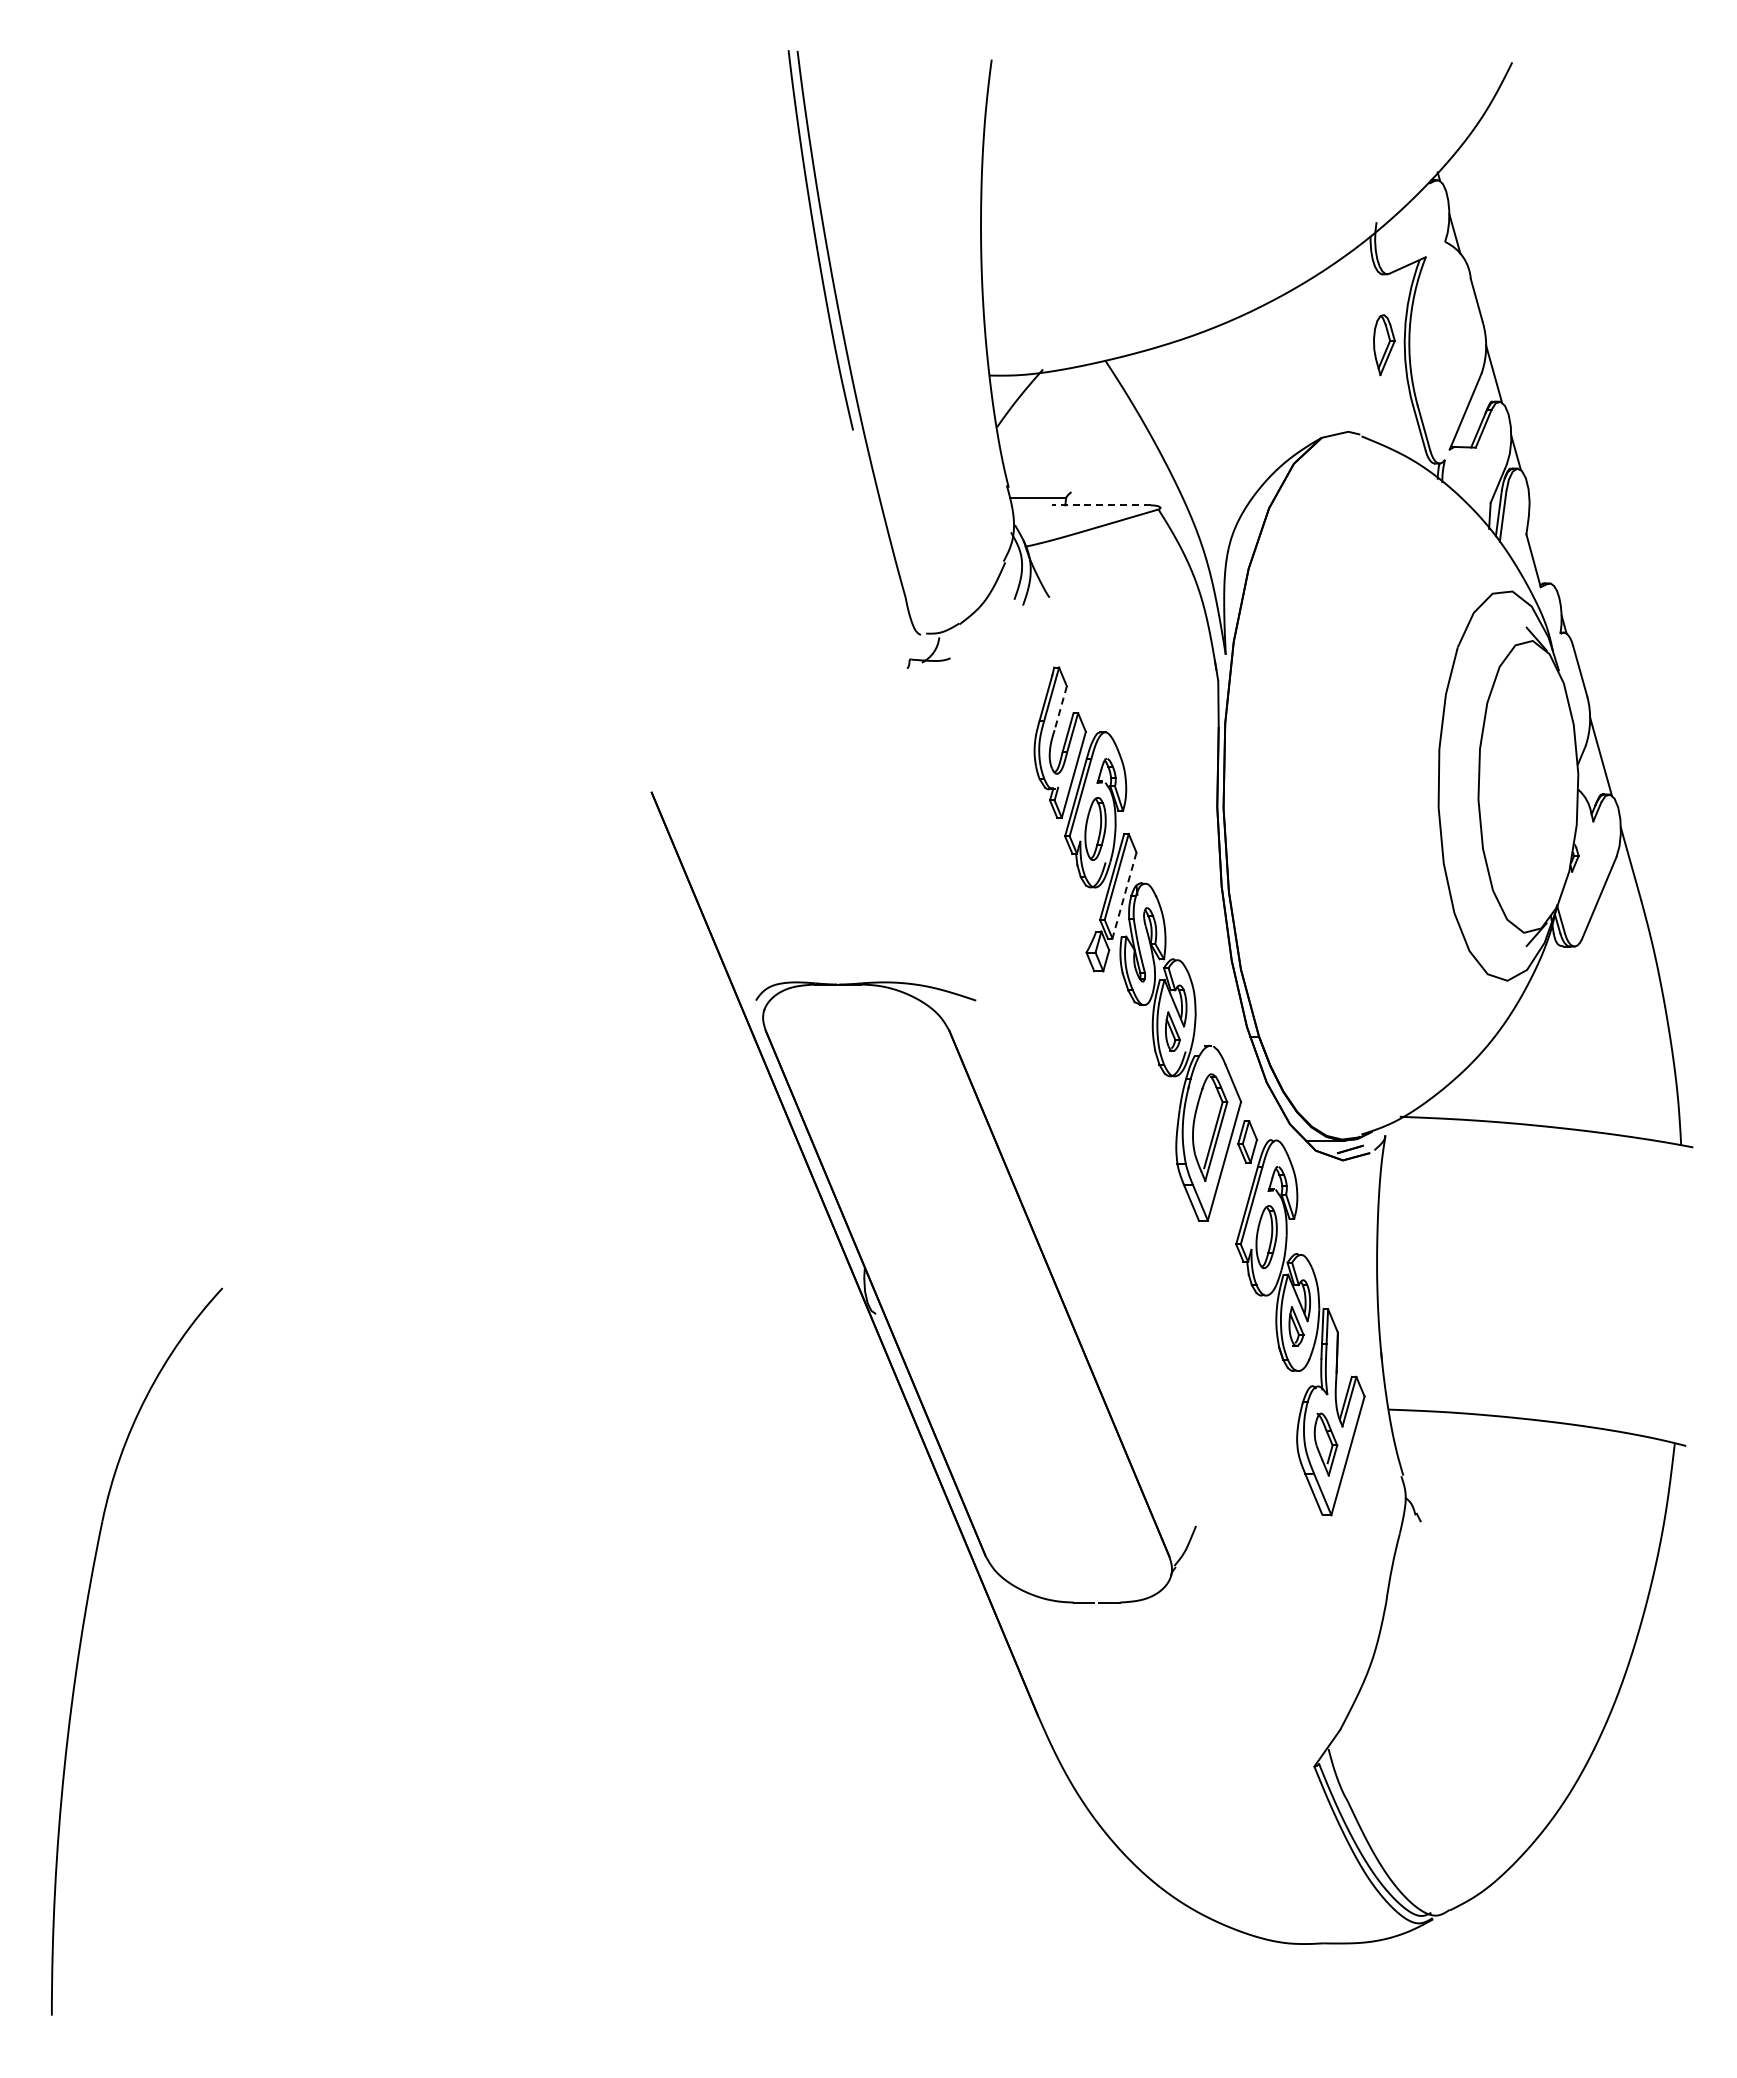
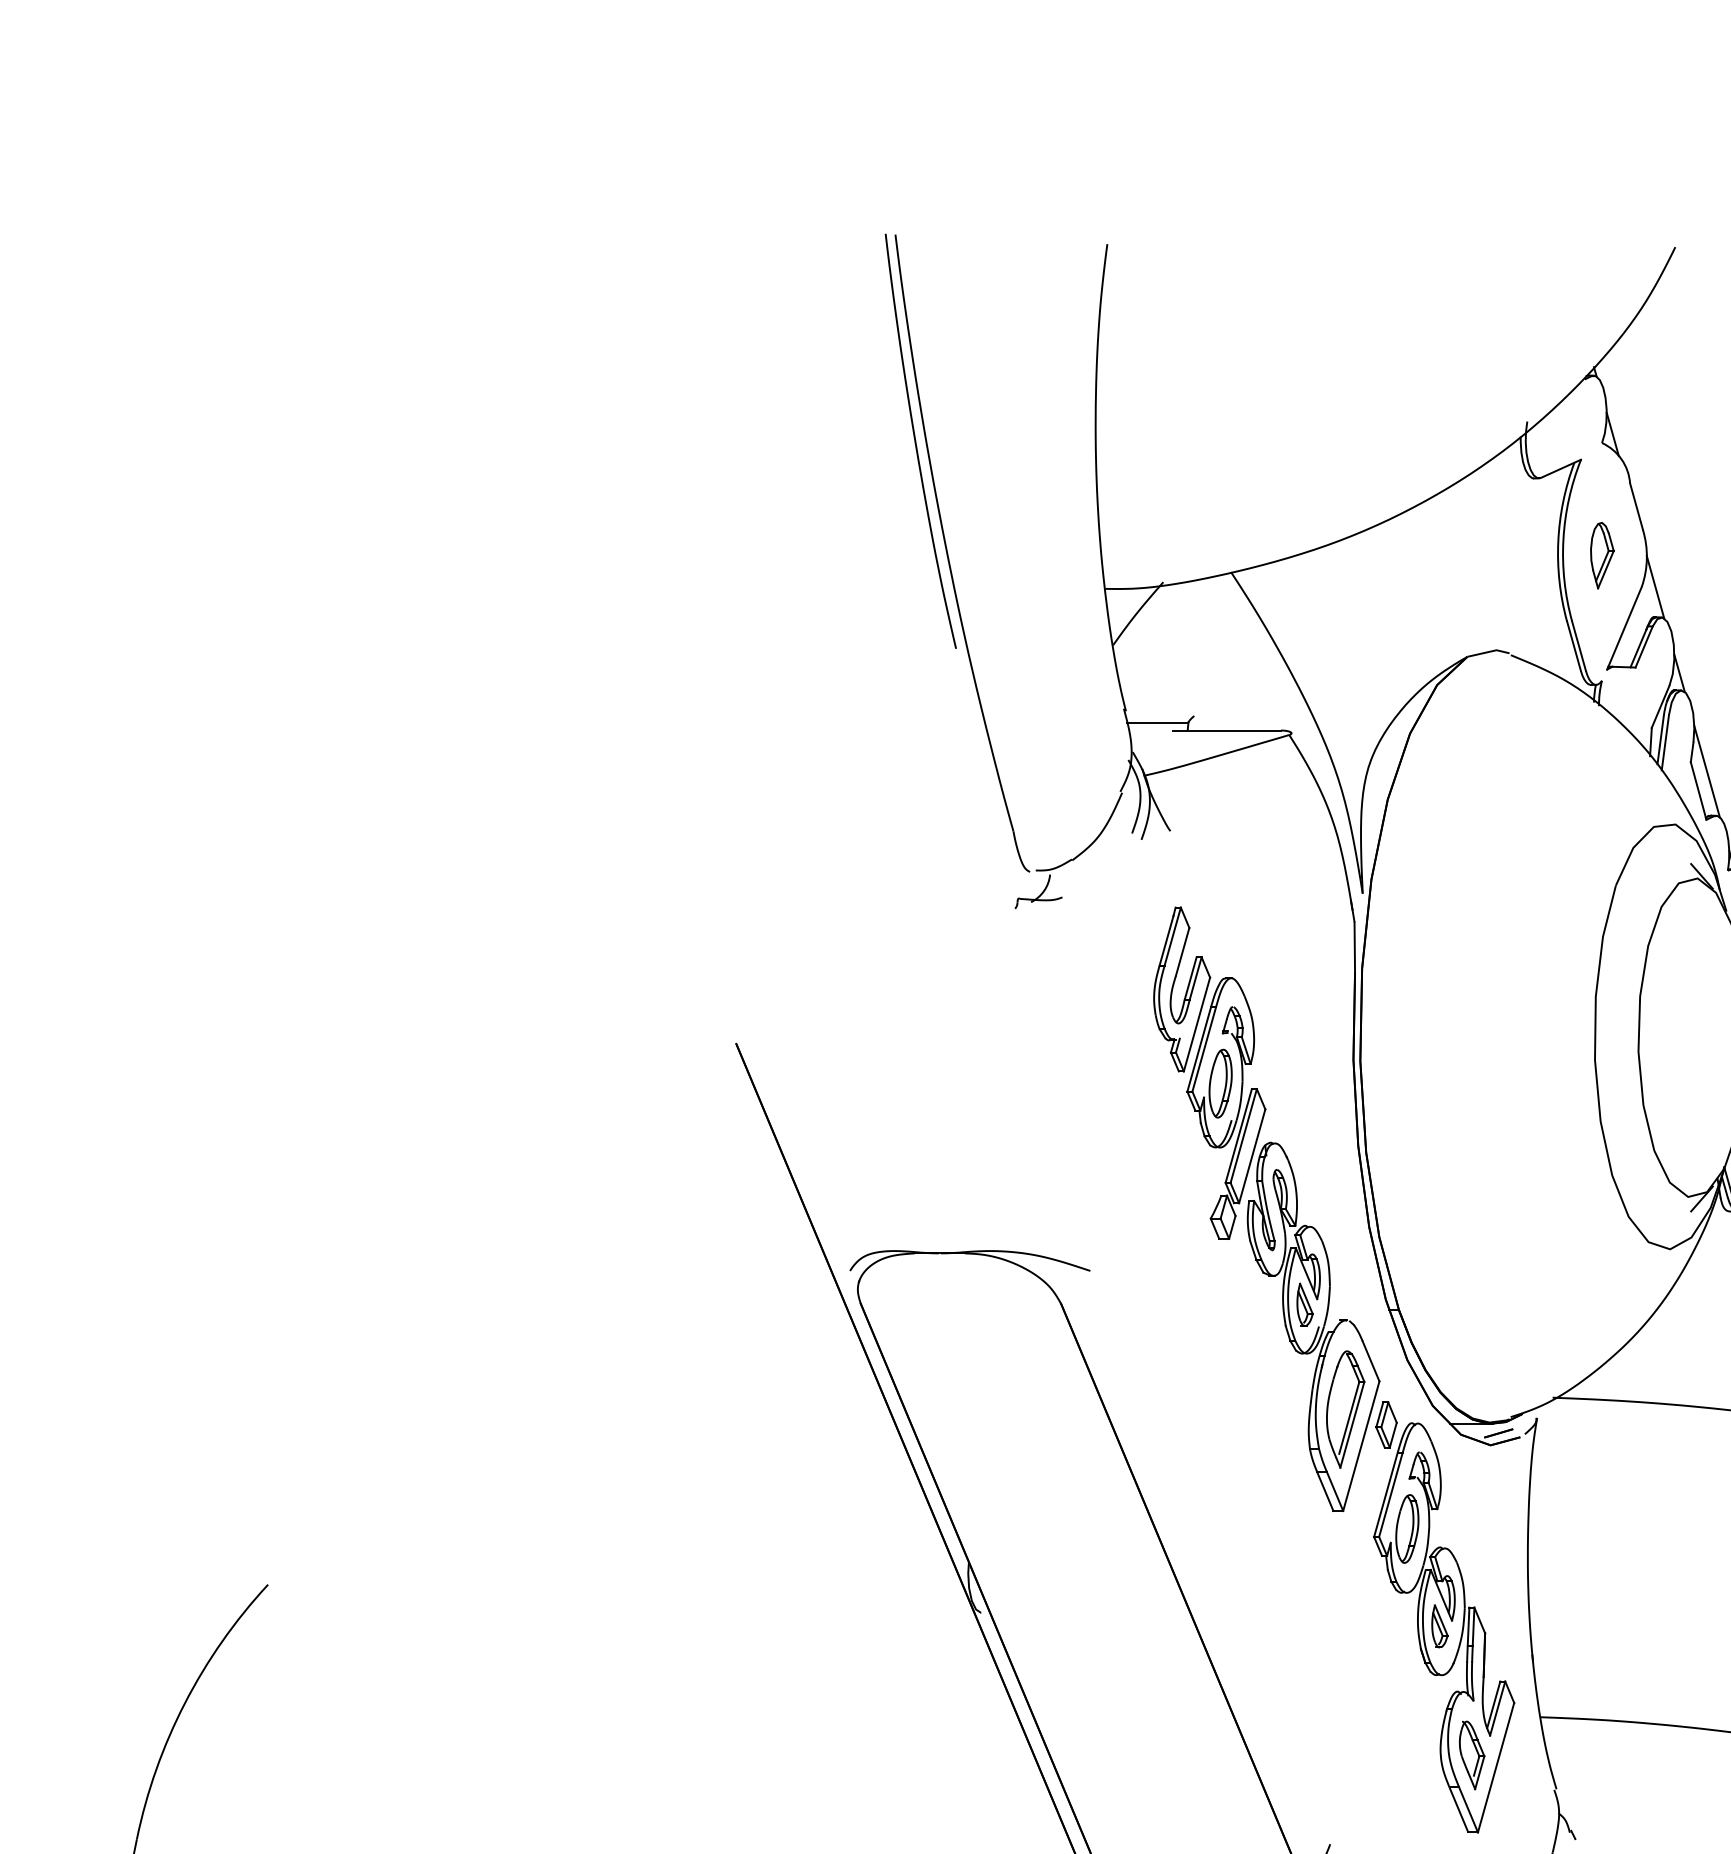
part: (1384, 345) -> (1602, 556), moved
line: (1100, 505) -> (1226, 730), dashed -> solid
line: (1541, 542) -> (1707, 771), added
line: (1060, 708) -> (1182, 952), dashed -> solid
line: (1124, 895) -> (1252, 1156), dashed -> solid

